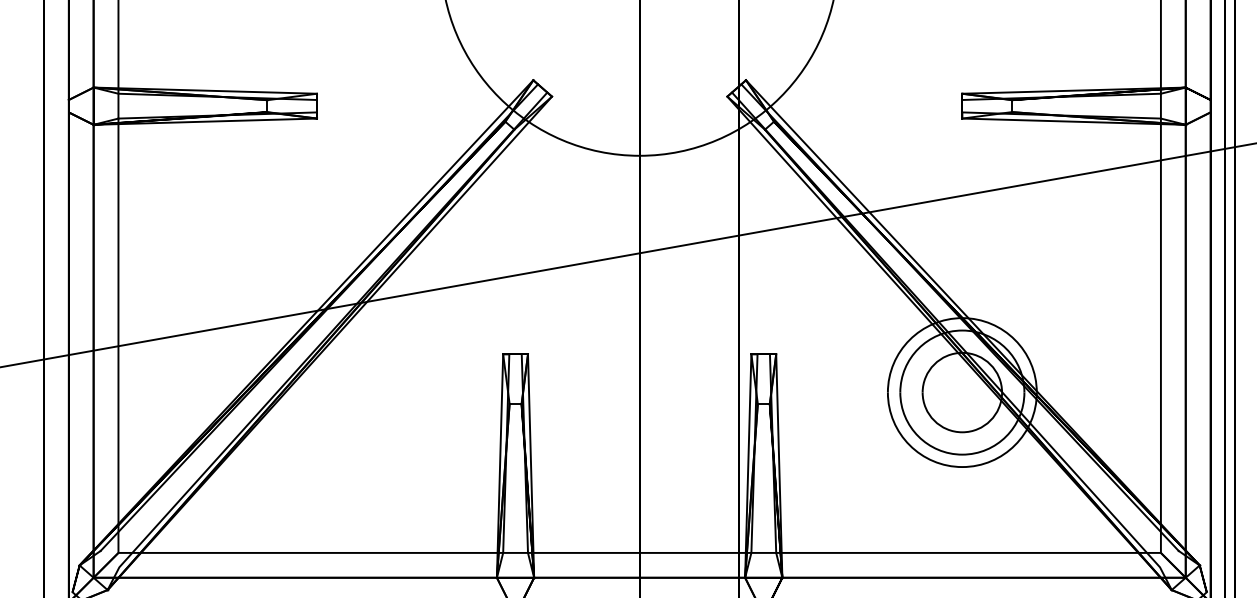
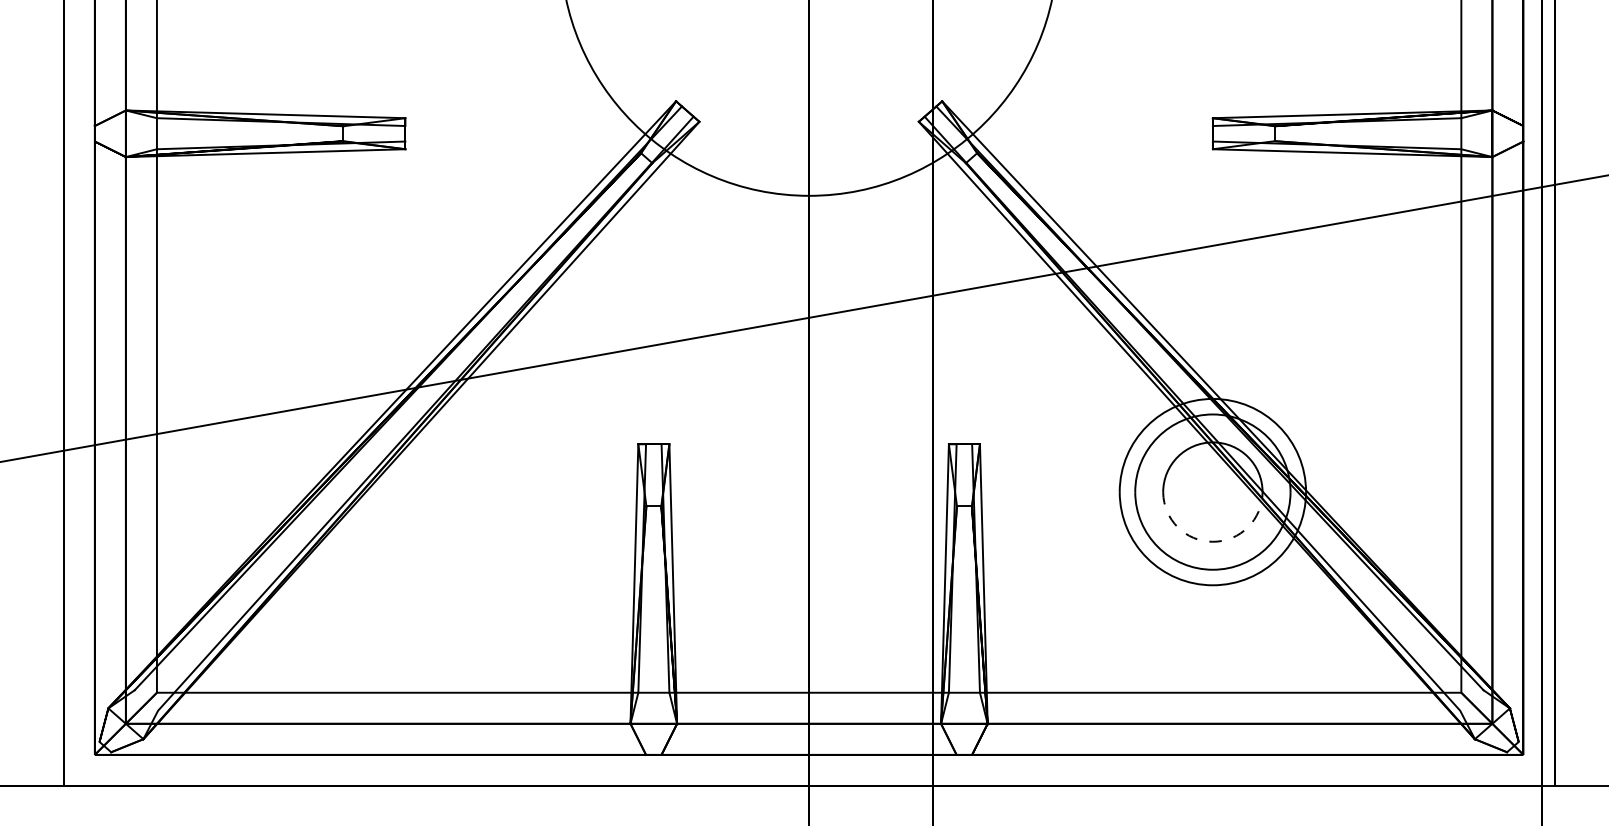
arc: (962, 432) -> (1212, 541), solid -> dashed

